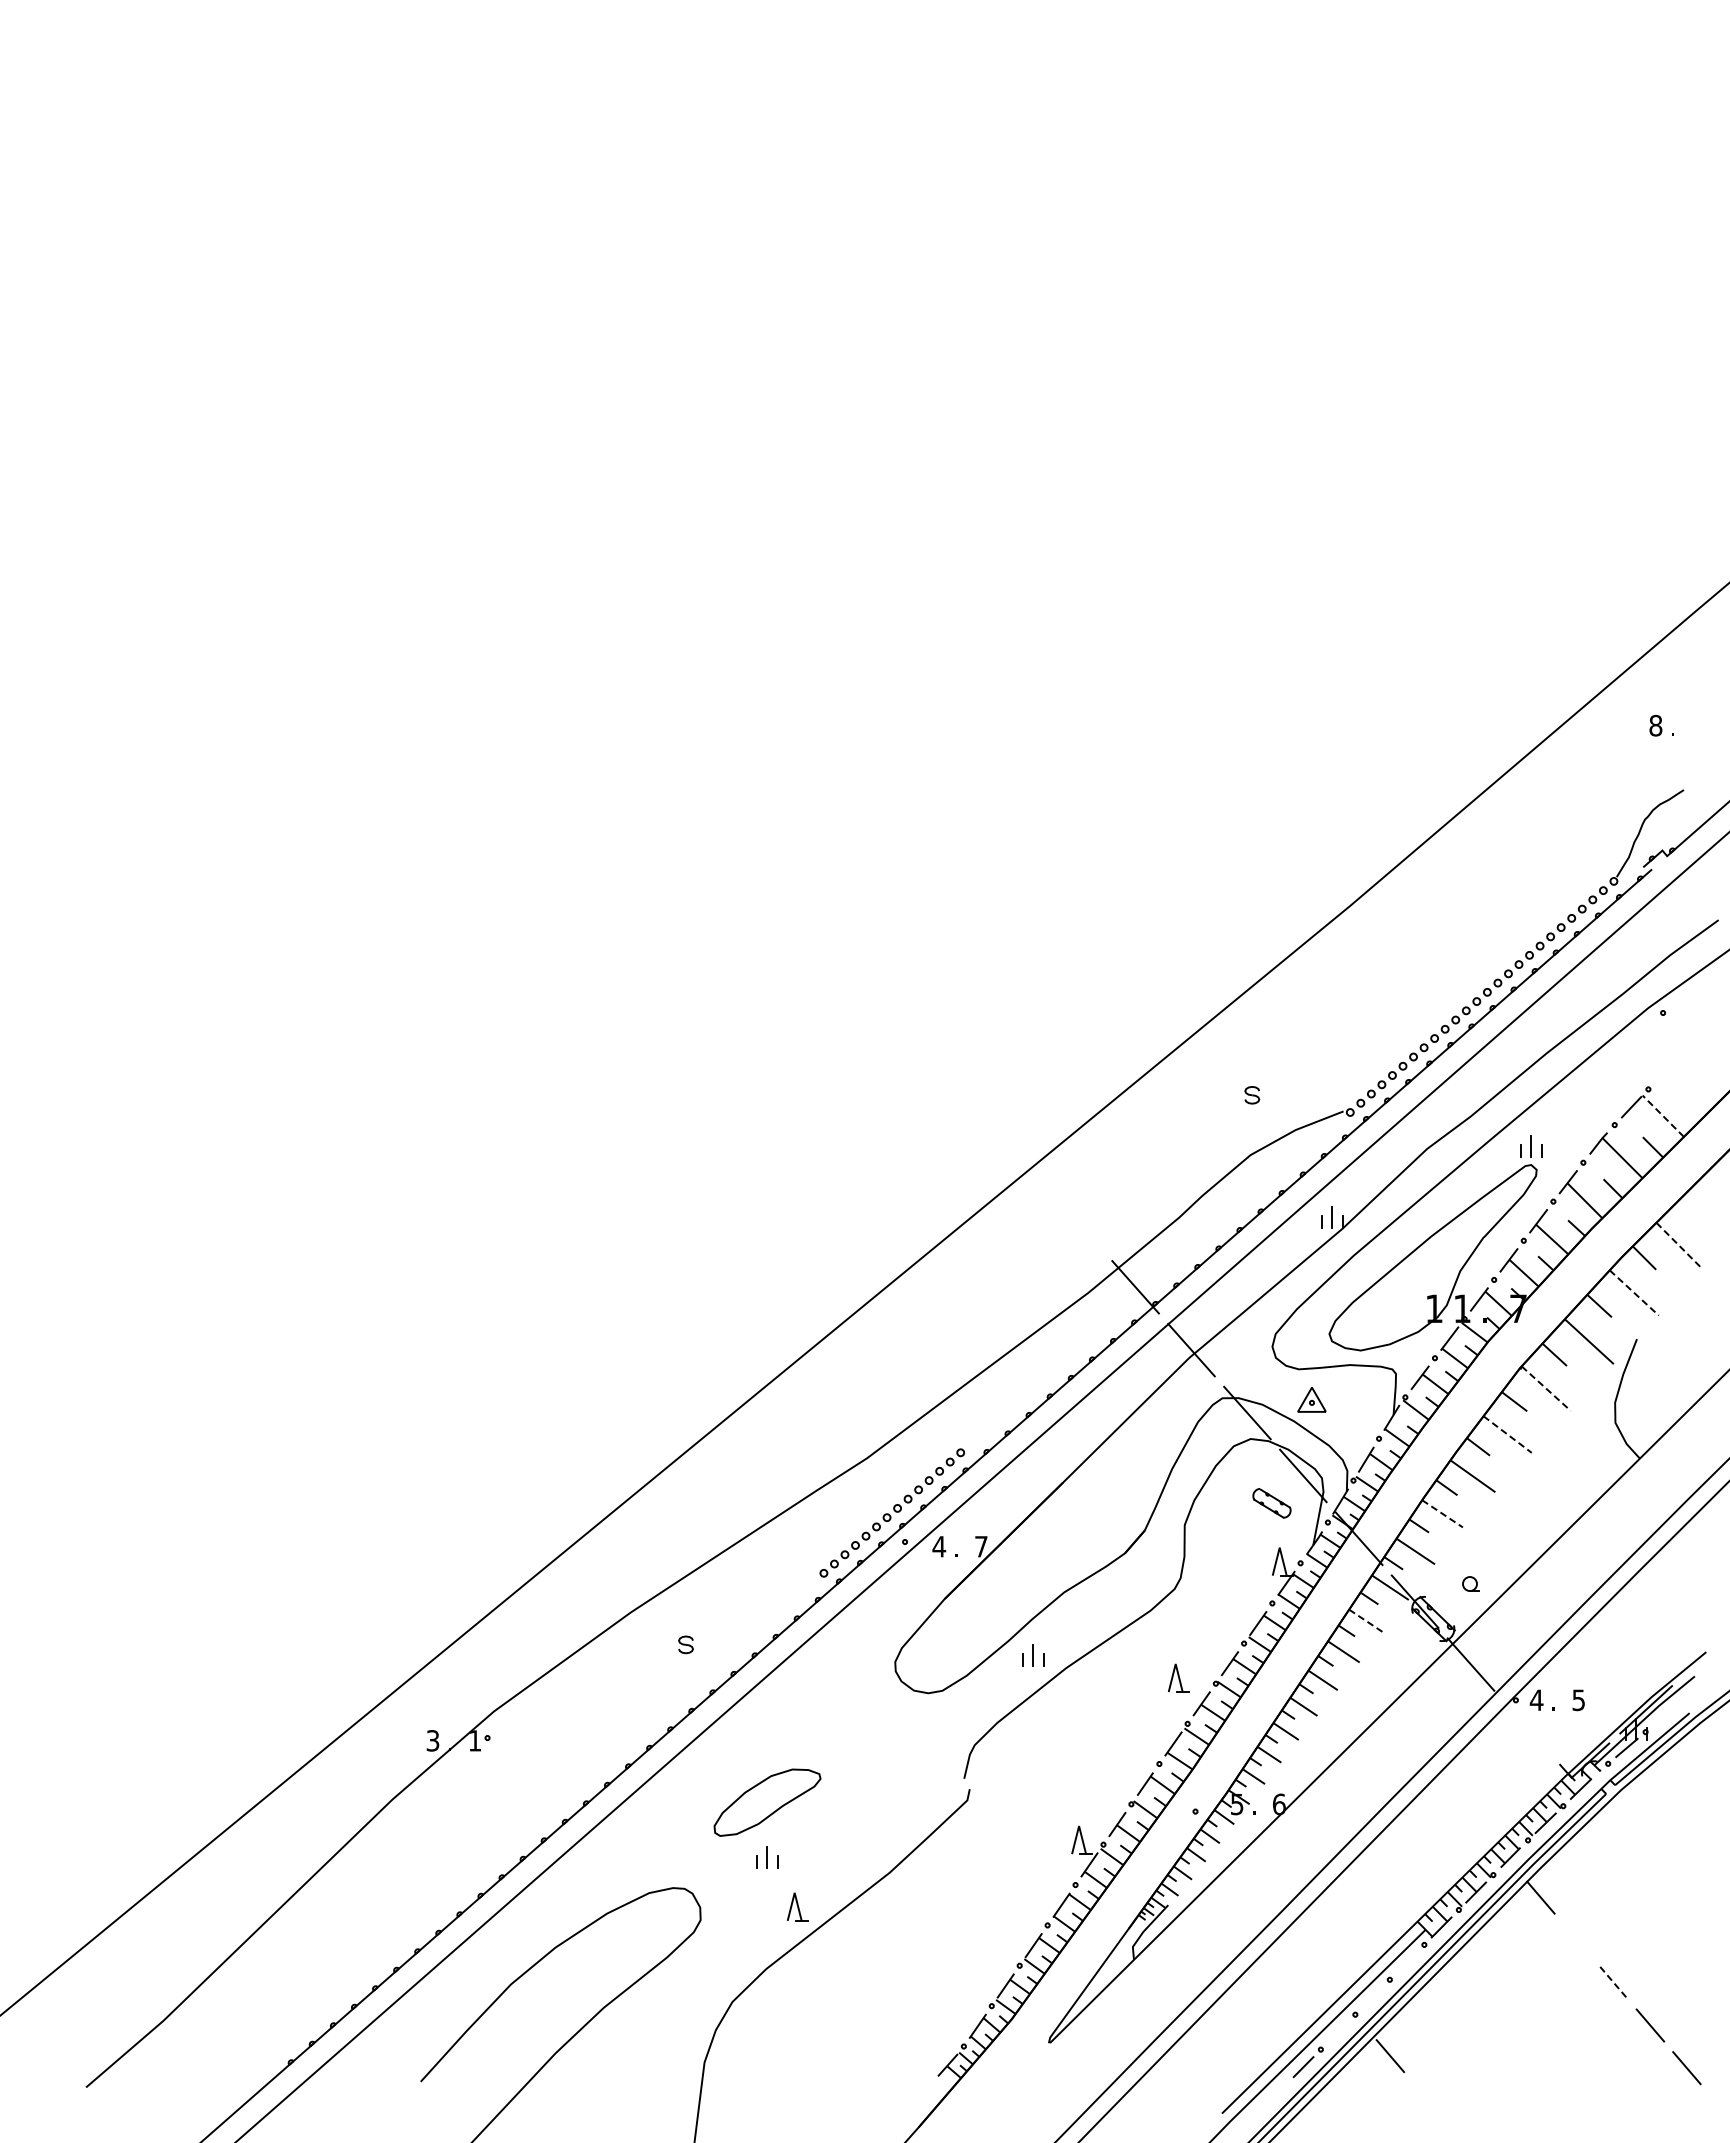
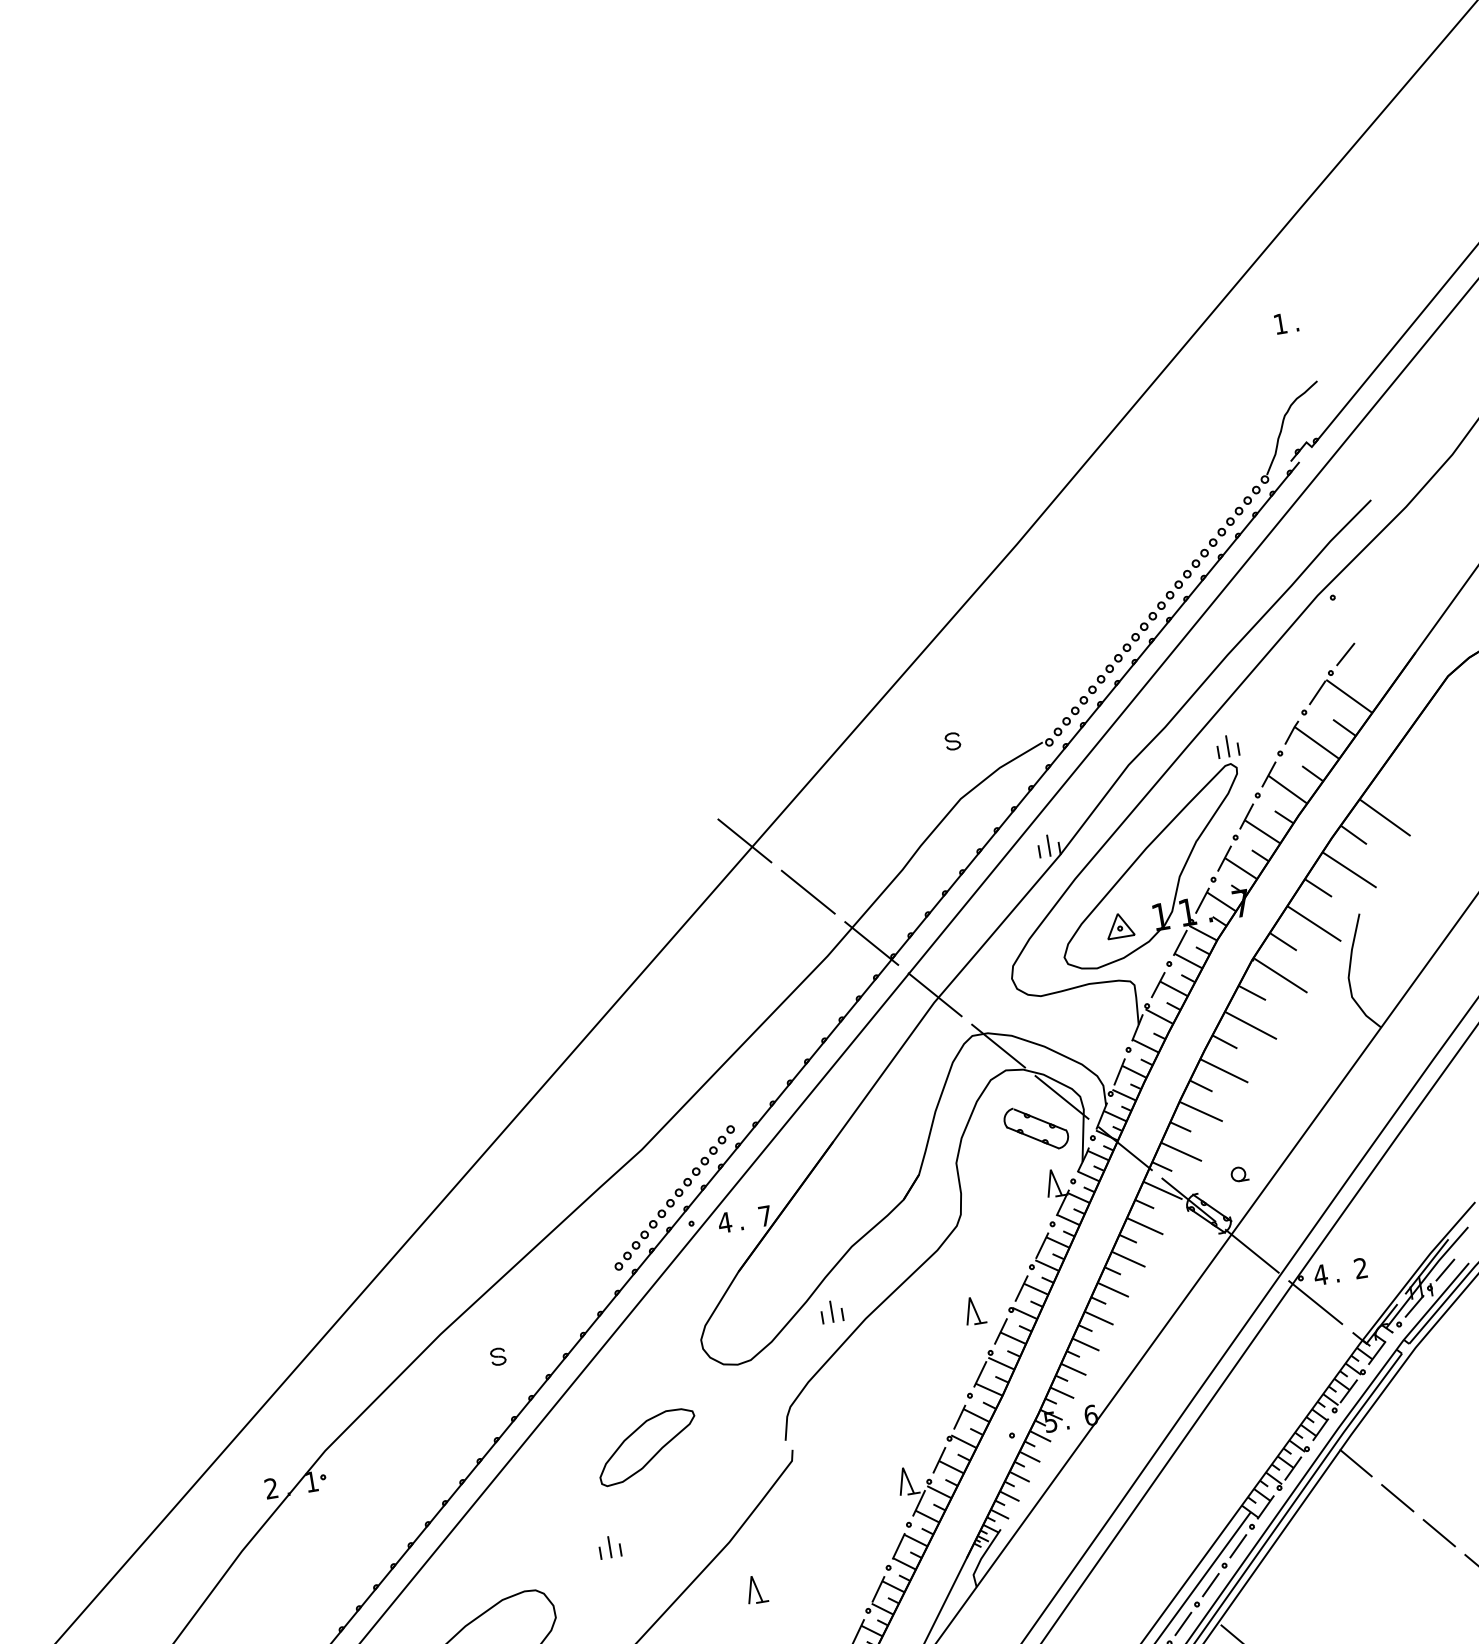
text: (1655, 725) -> (1280, 323), 8 -> 1
line: (1666, 1072) -> (1345, 654), added
line: (1662, 1115) -> (1348, 695), dashed -> solid
line: (1023, 1161) -> (744, 840), added
line: (1079, 1224) -> (808, 892), added
line: (1679, 1246) -> (1385, 818), dashed -> solid
line: (1634, 1293) -> (1349, 870), dashed -> solid
line: (1546, 1388) -> (1280, 975), dashed -> solid
part: (1311, 1399) -> (1119, 925), moved
line: (1508, 1434) -> (1251, 1025), dashed -> solid
part: (1271, 1503) -> (1035, 1128), size x1.67
line: (1442, 1514) -> (1201, 1112), dashed -> solid
line: (1366, 1621) -> (1145, 1226), dashed -> solid
text: (1578, 1700) -> (1360, 1268), 5 -> 2
line: (1664, 1716) -> (1445, 1270), added
line: (1526, 1727) -> (1315, 1302), added
text: (432, 1740) -> (270, 1488), 3 -> 2
part: (767, 1802) -> (647, 1446), moved
part: (797, 1906) -> (756, 1588), moved
line: (1577, 1940) -> (1397, 1498), added
line: (1406, 1962) -> (1237, 1546), added
line: (1614, 1983) -> (1440, 1533), dashed -> solid
line: (1372, 1997) -> (1210, 1585), added
line: (1337, 2032) -> (1182, 1624), added

